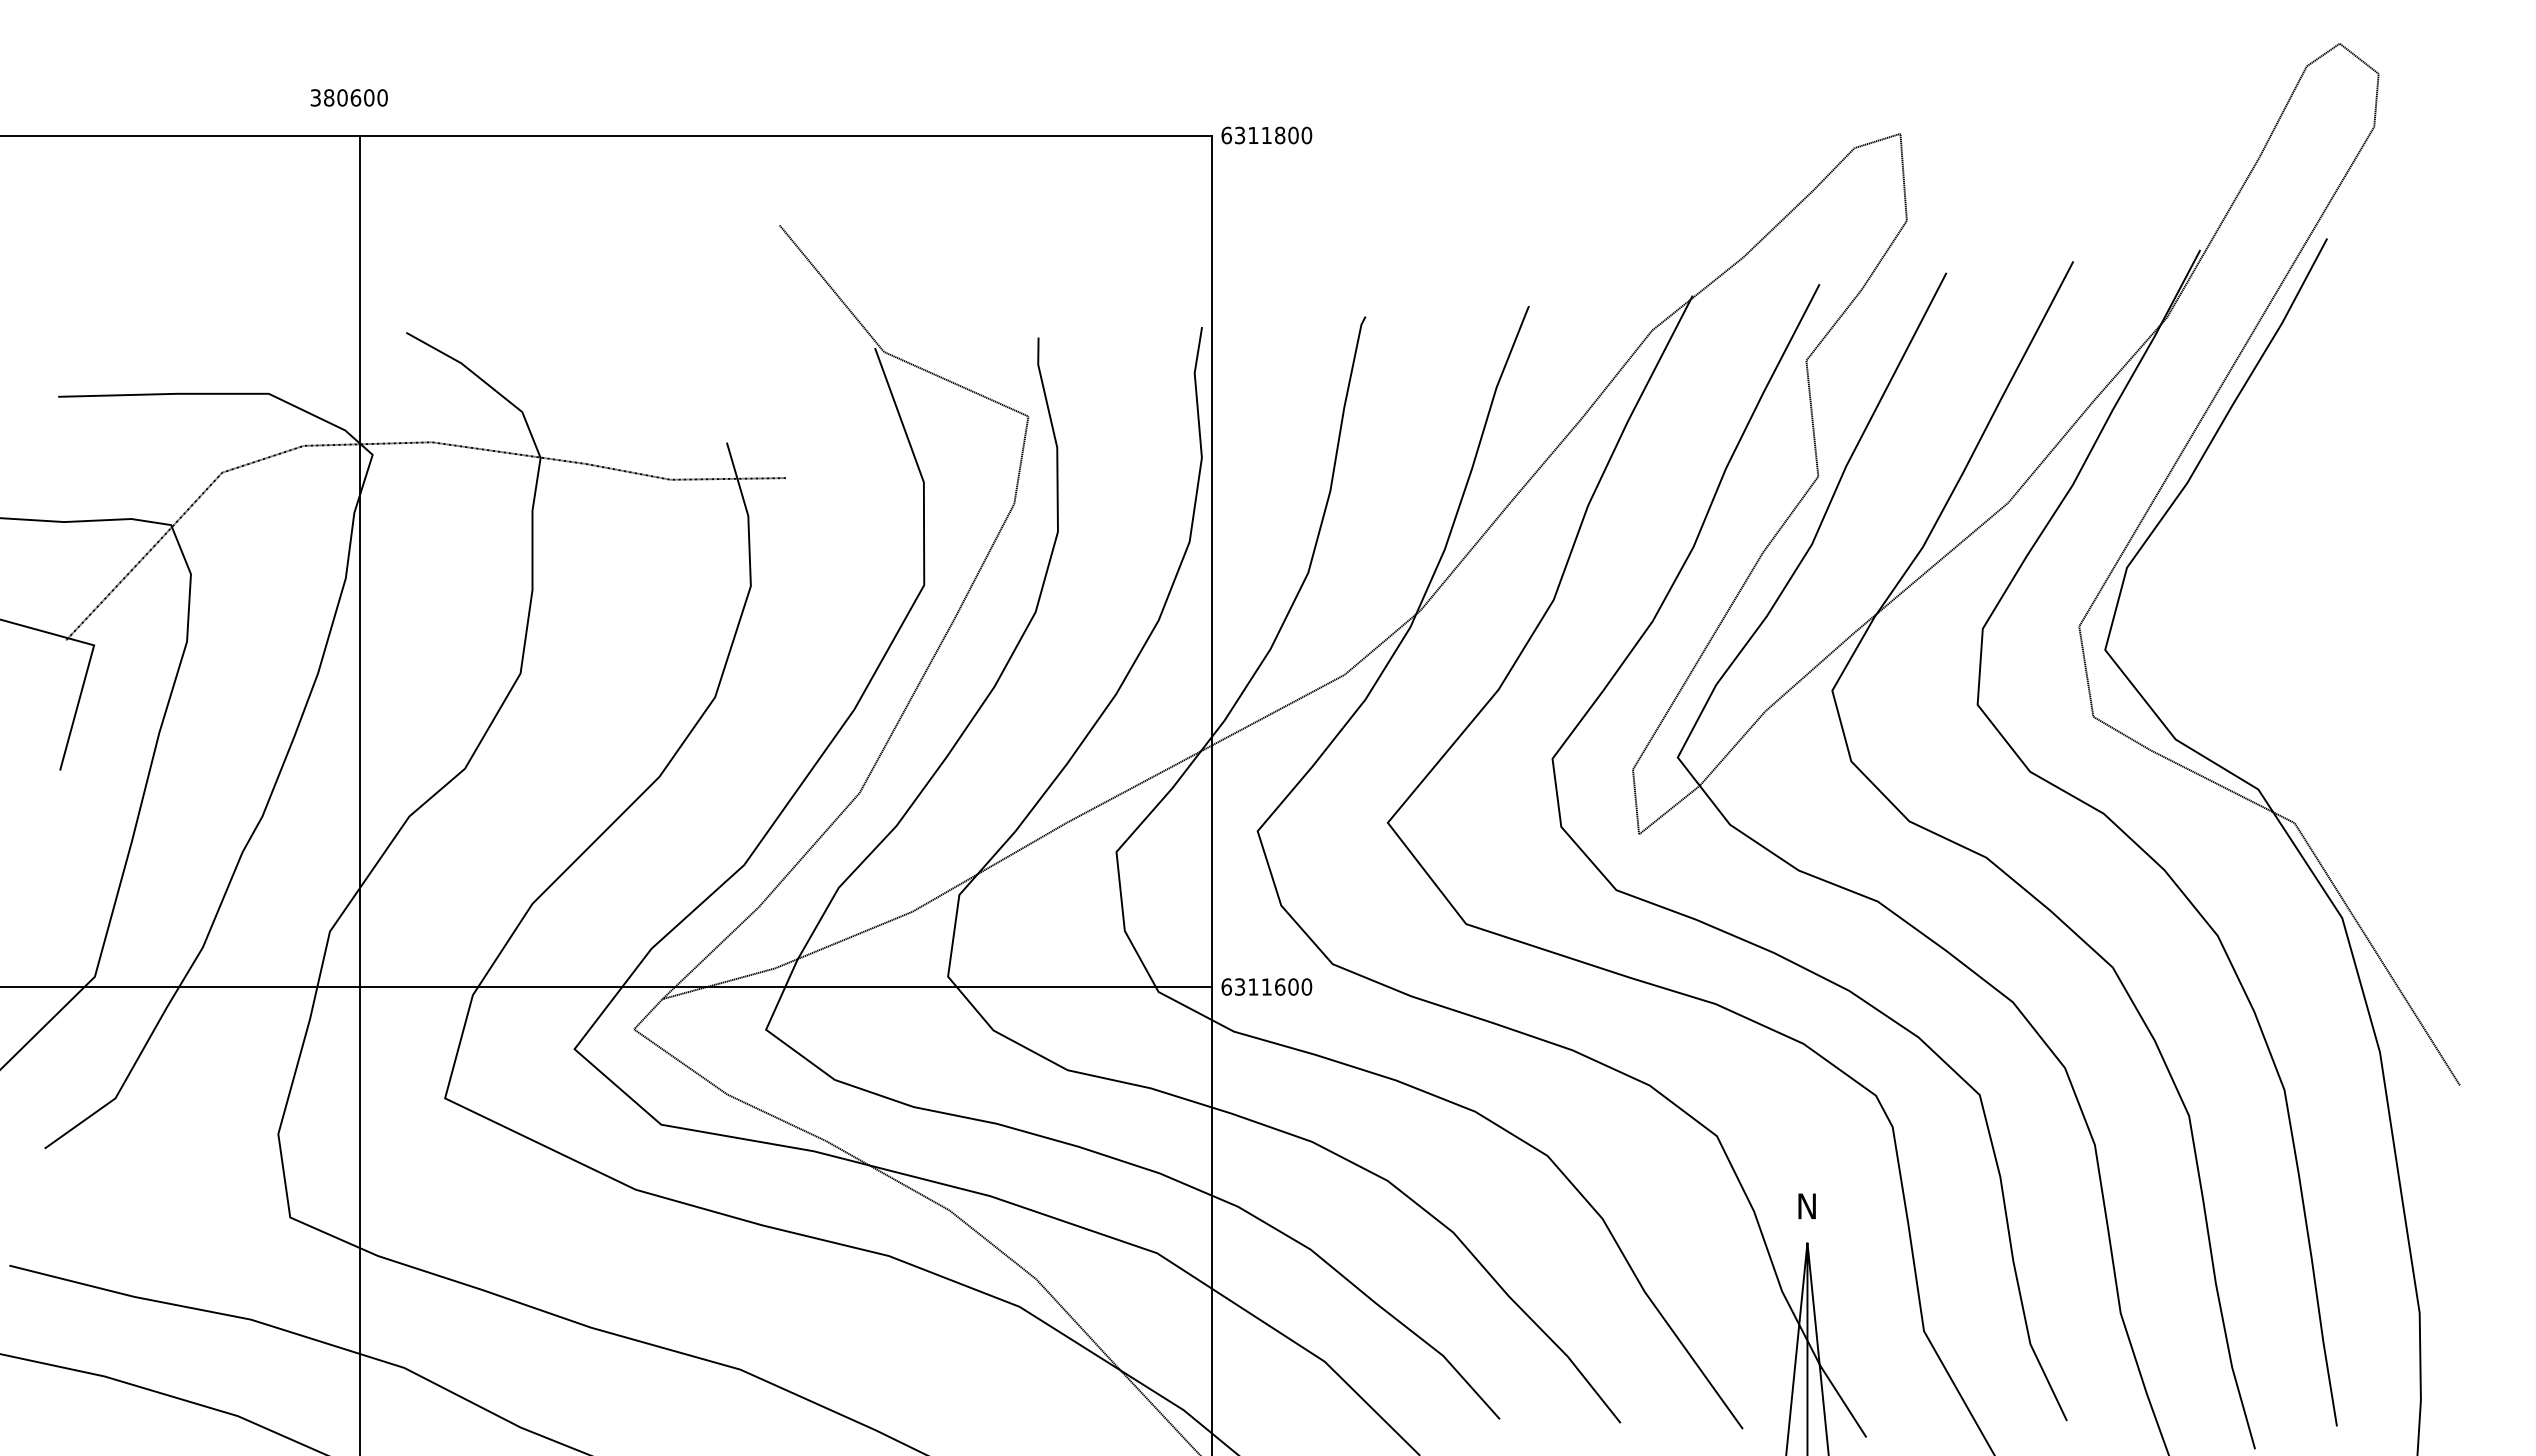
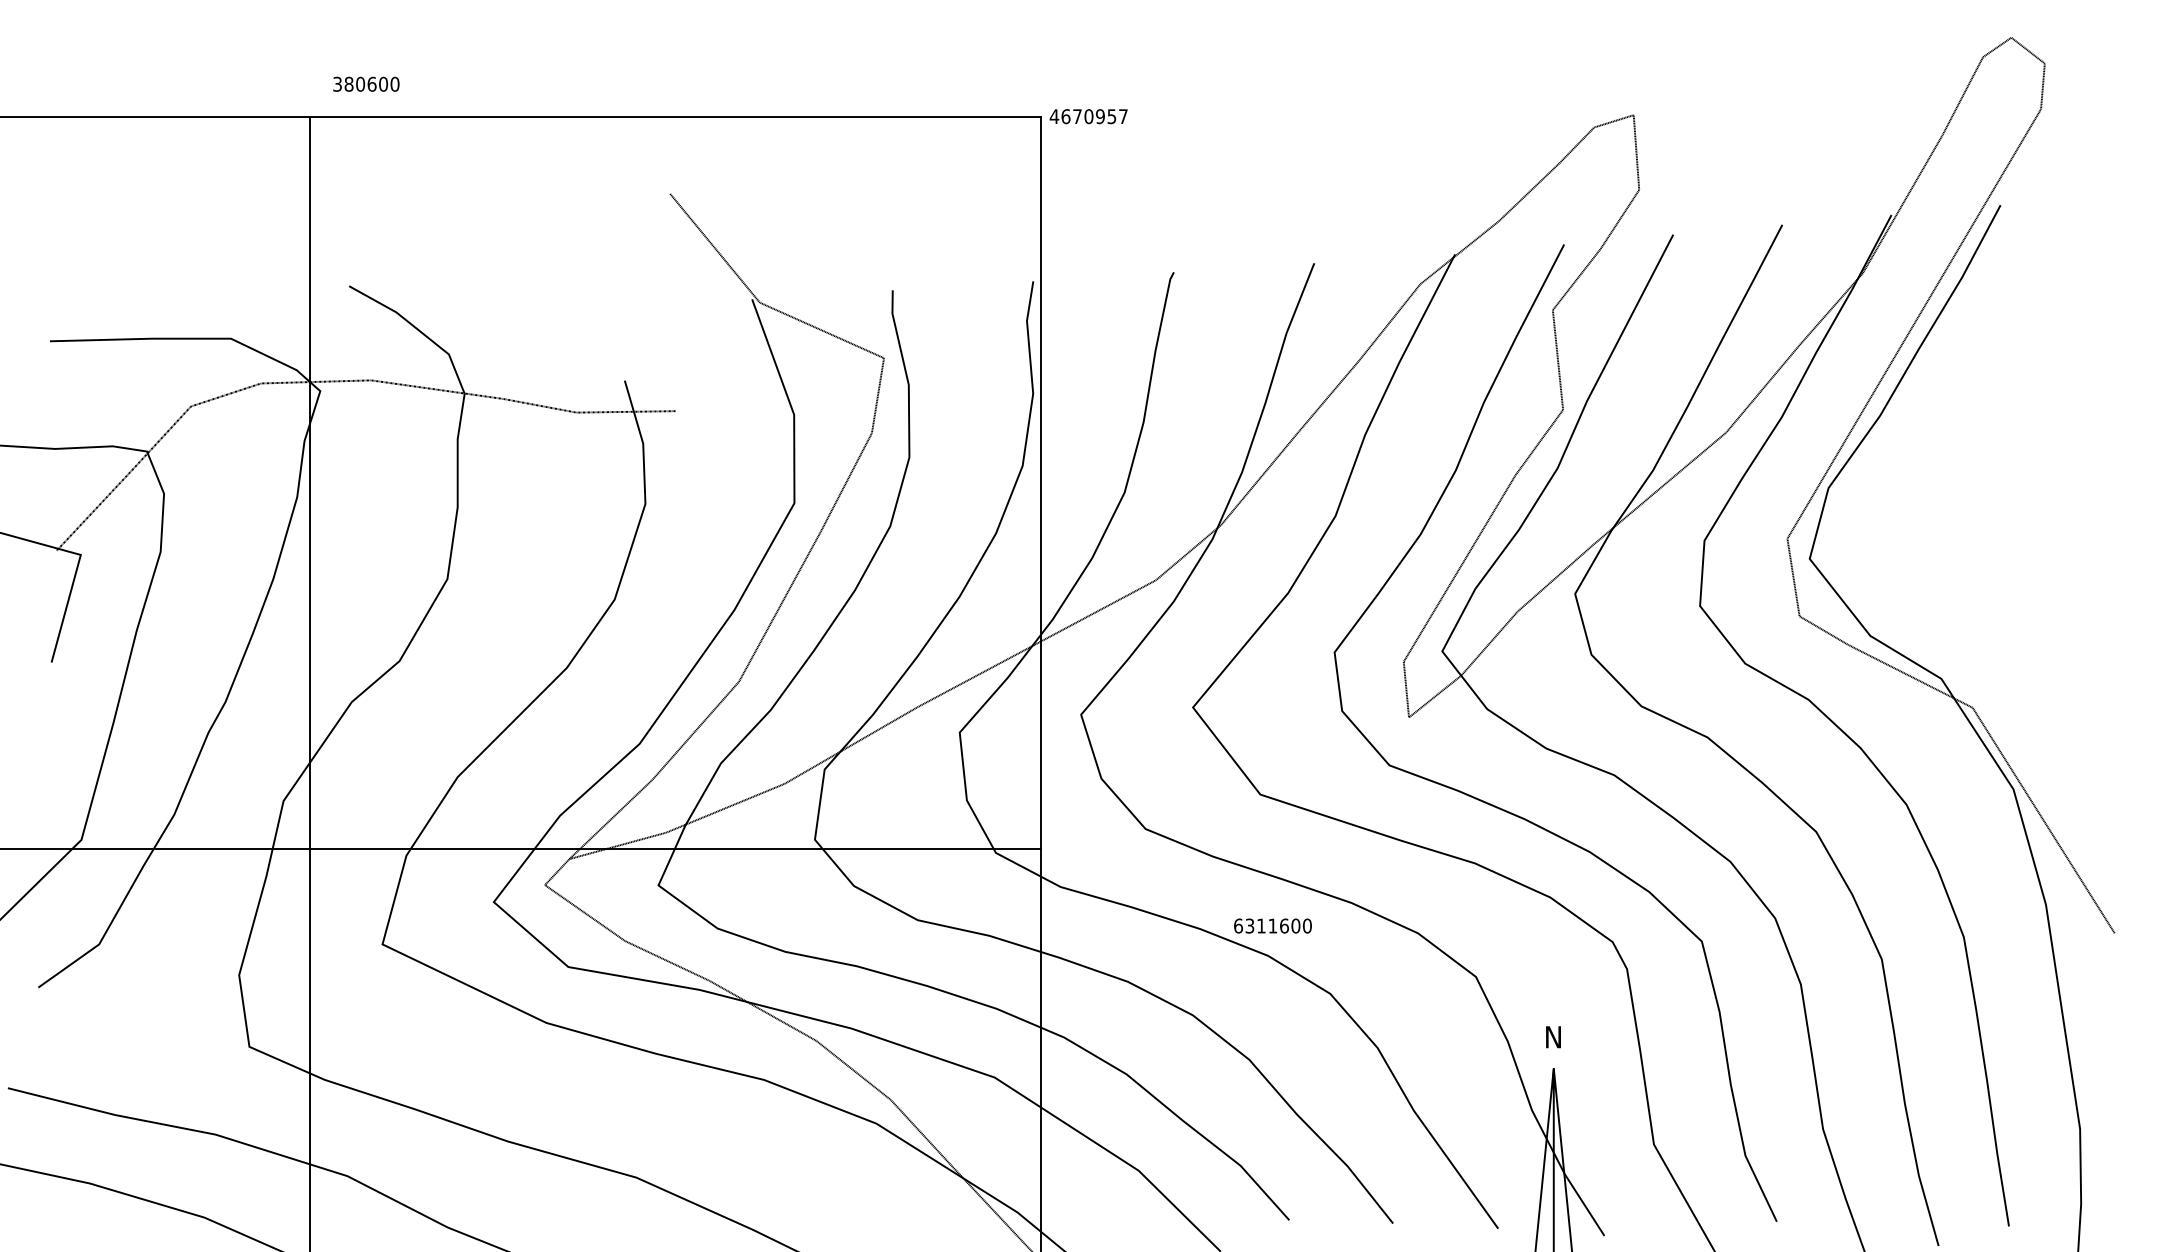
text: (348, 97) -> (365, 83), moved
text: (1266, 135) -> (1088, 116), 6311800 -> 4670957
text: (1266, 986) -> (1272, 925), moved

